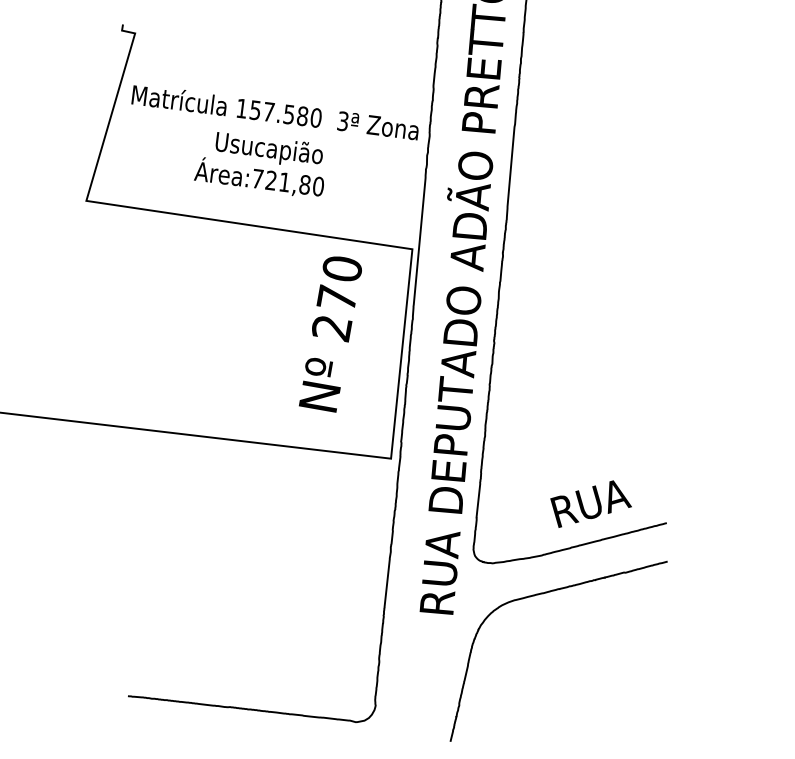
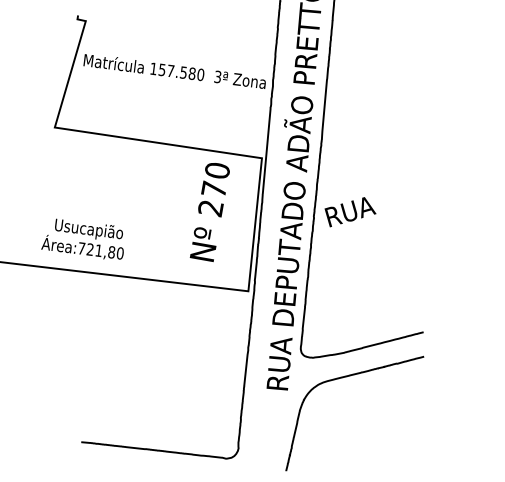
text: (258, 163) -> (82, 238), moved
text: (591, 504) -> (350, 212), moved

